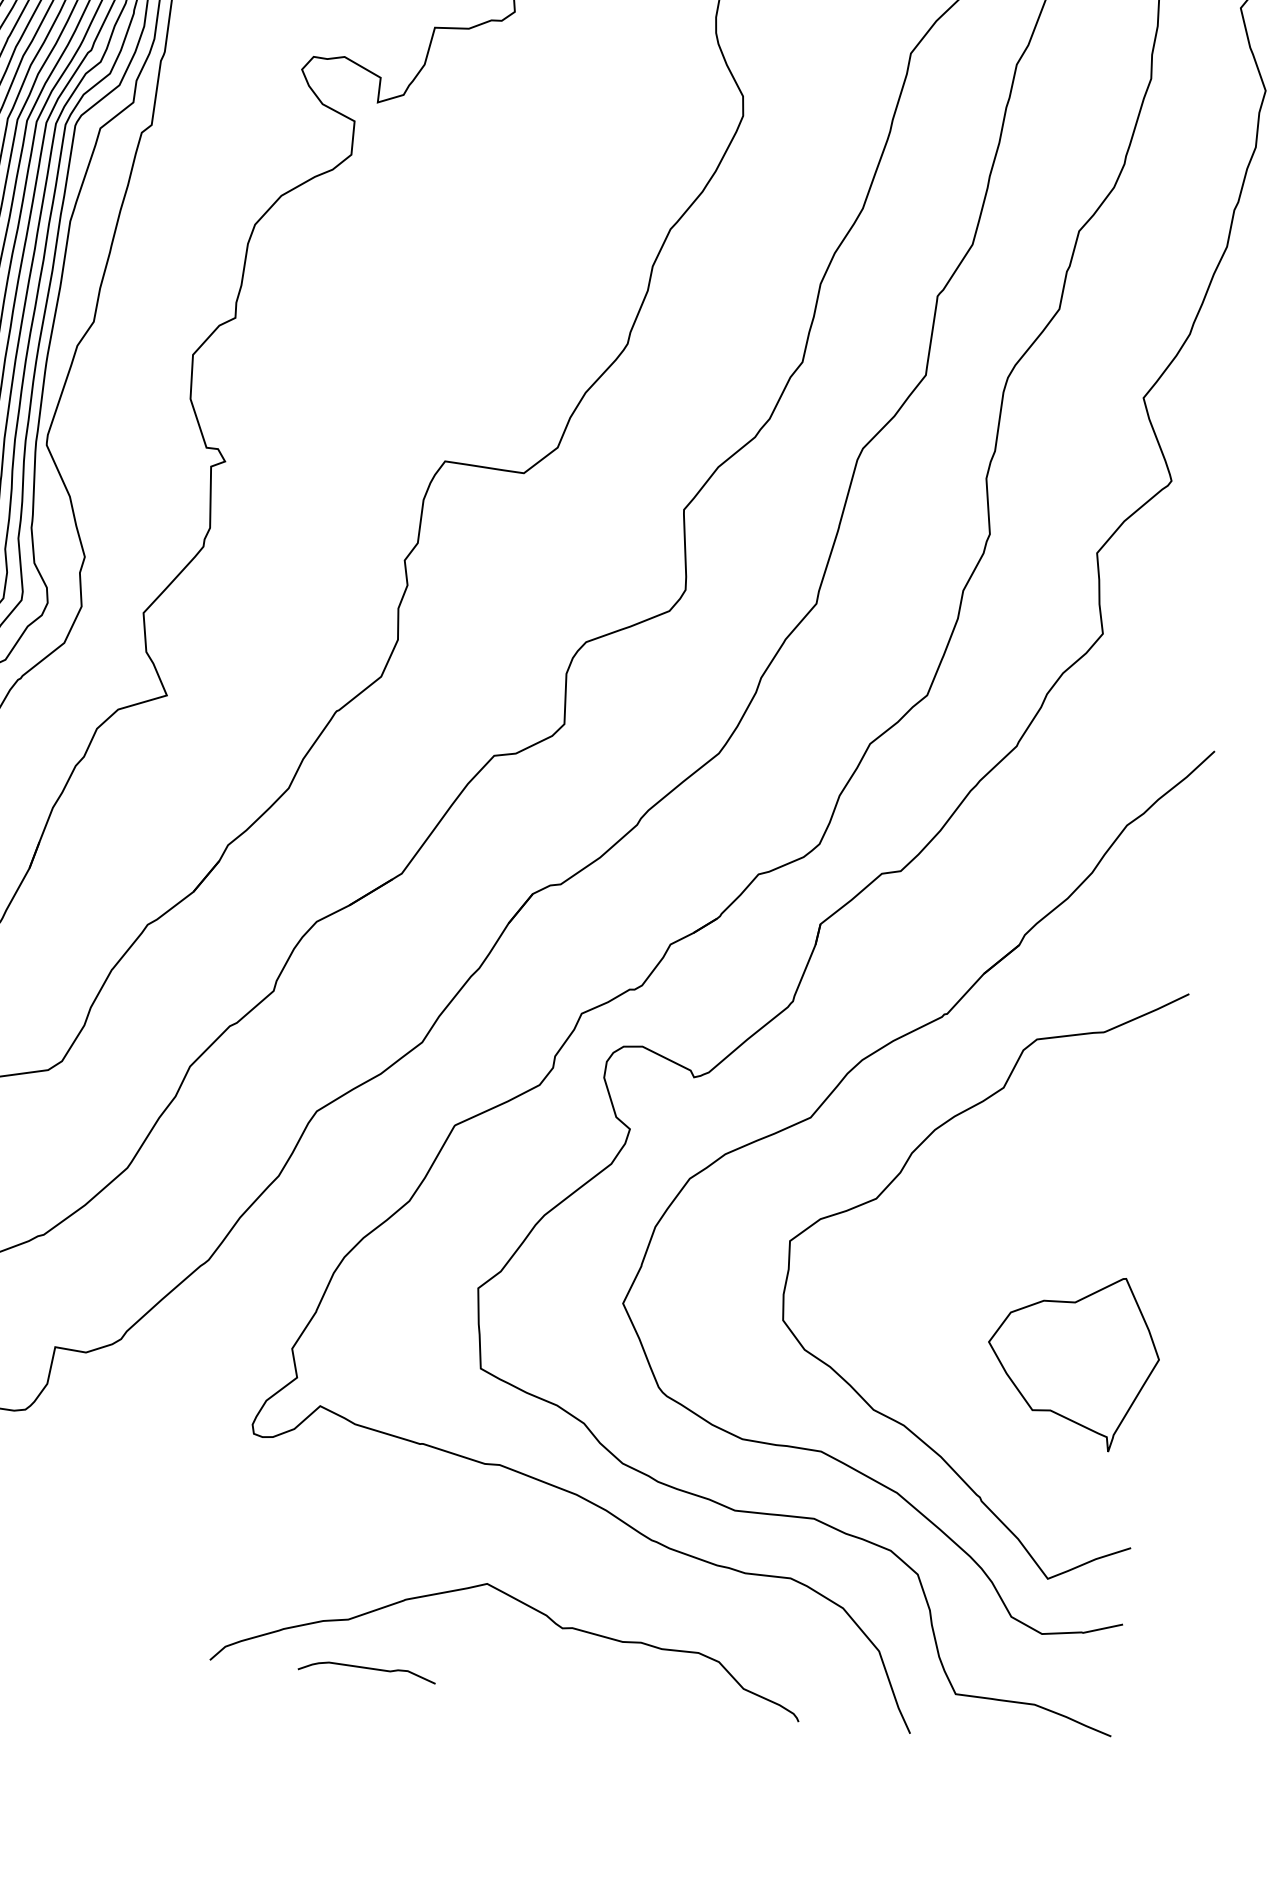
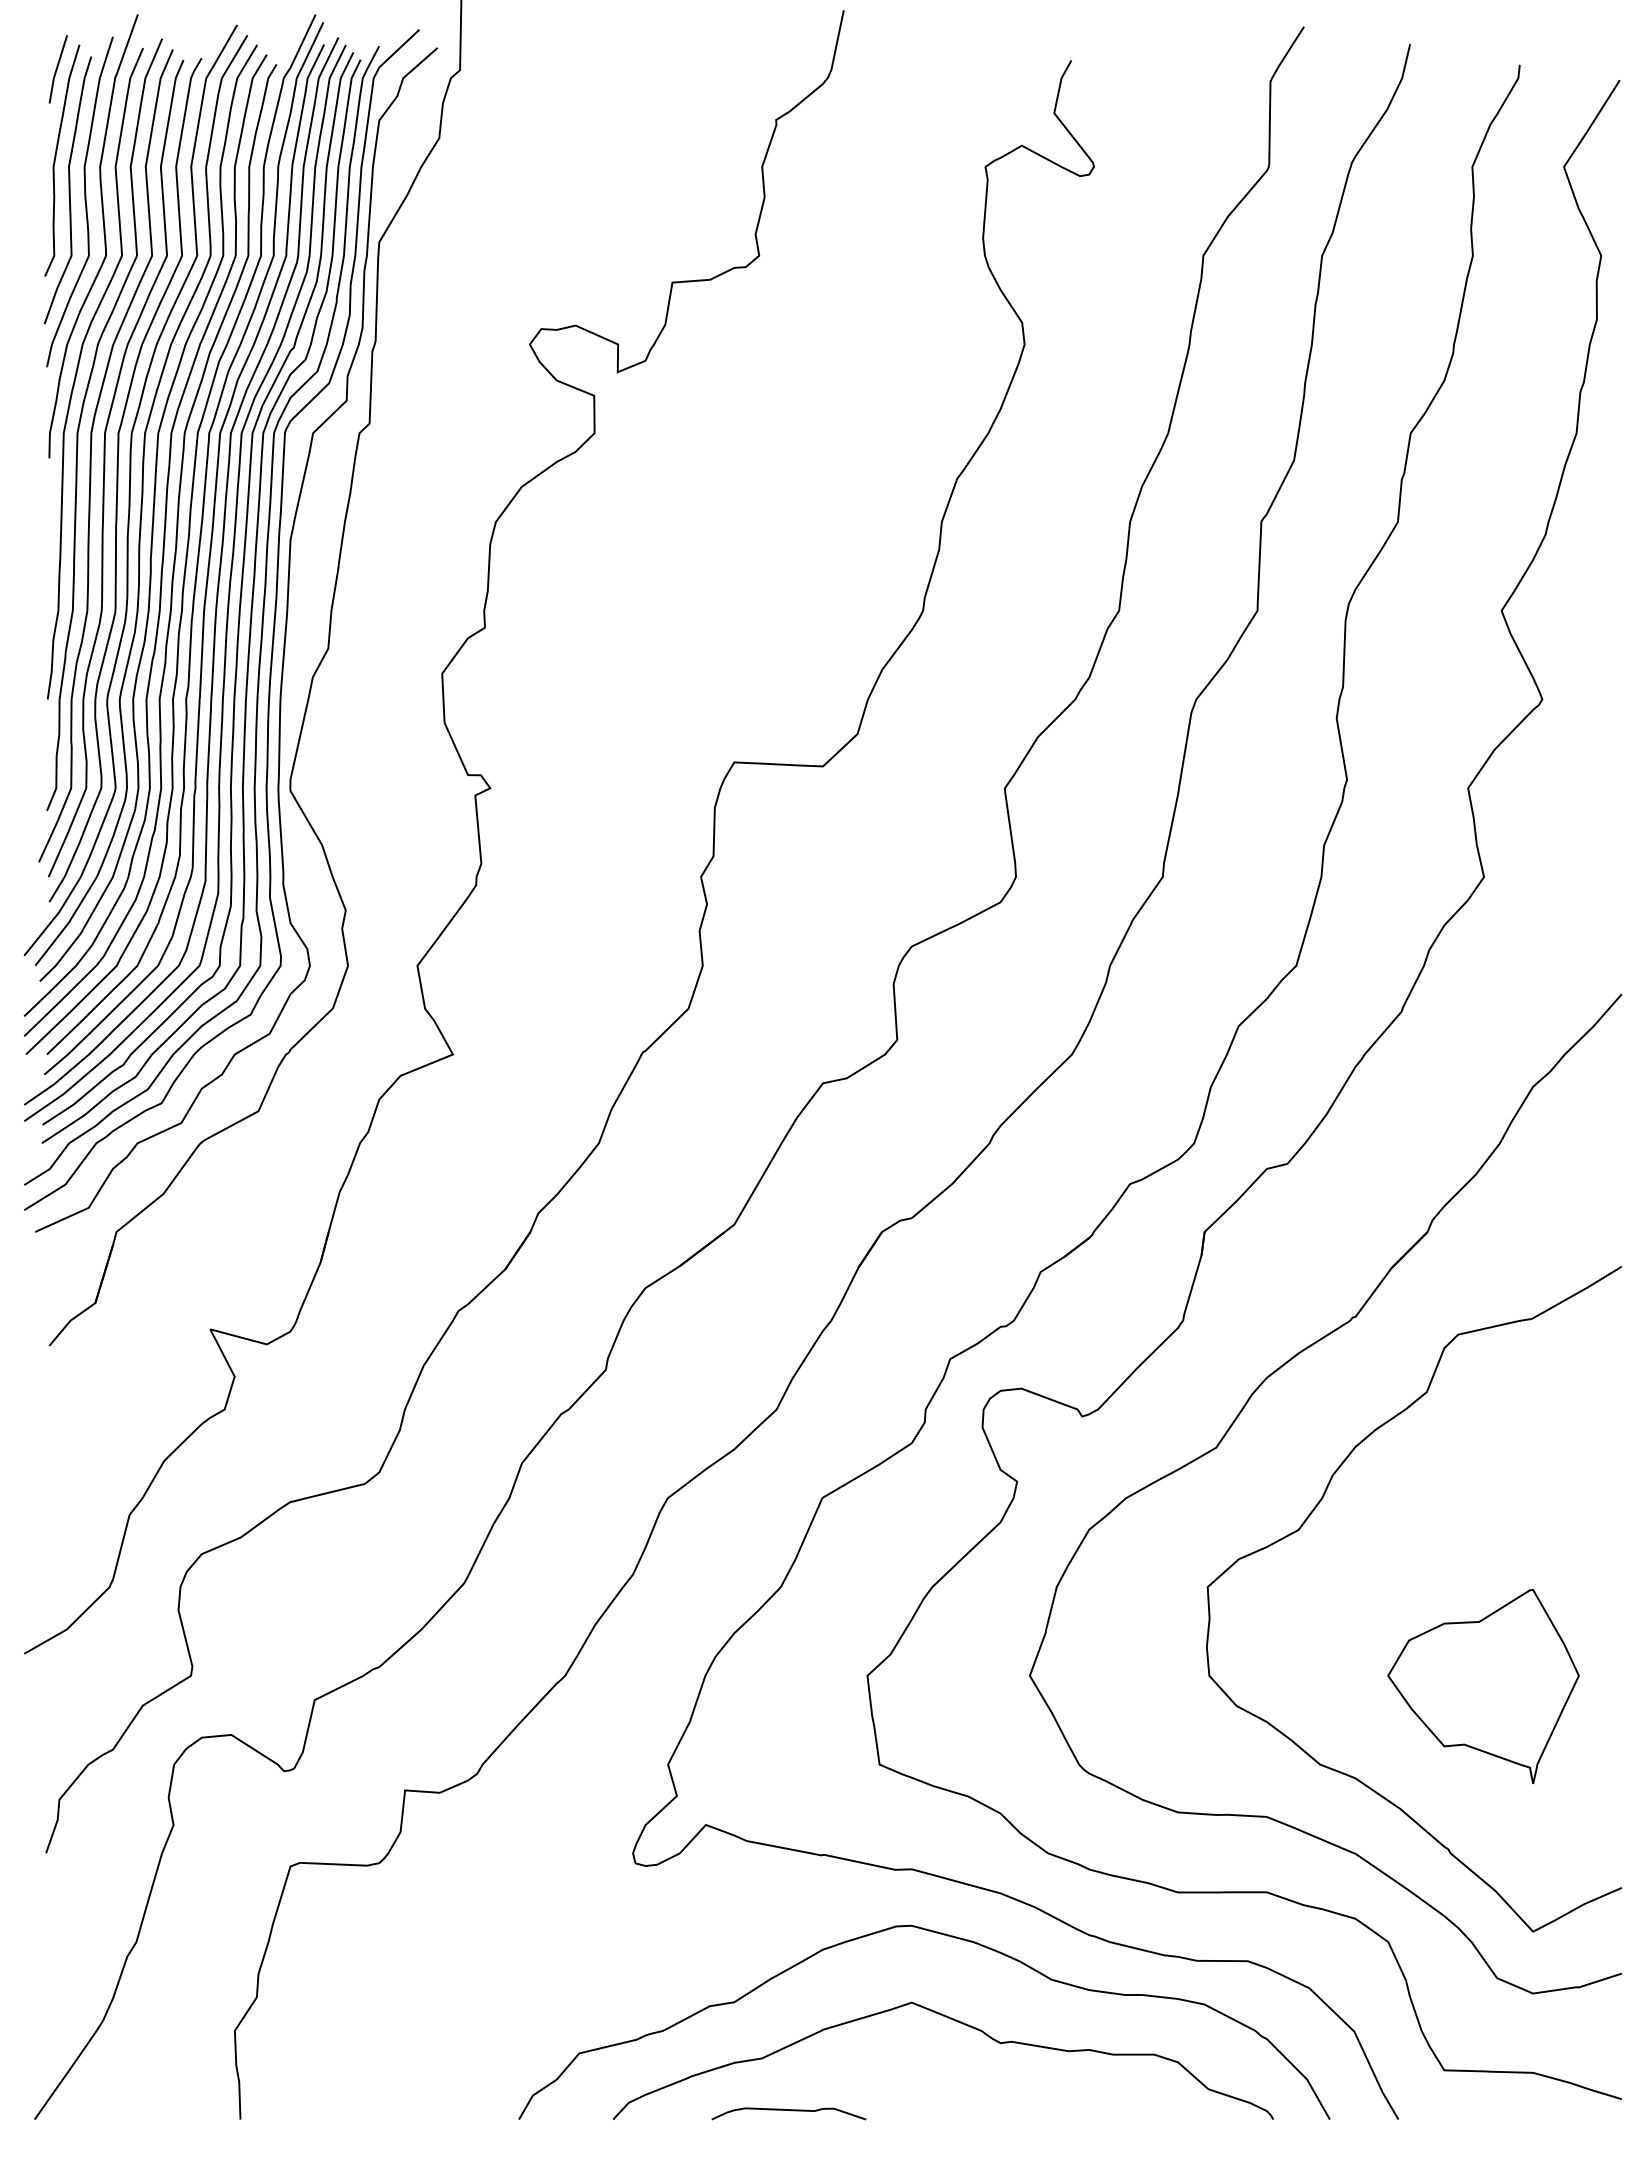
part: (1073, 1359) -> (1483, 1685), moved
curve: (525, 1528) -> (947, 1936), added

